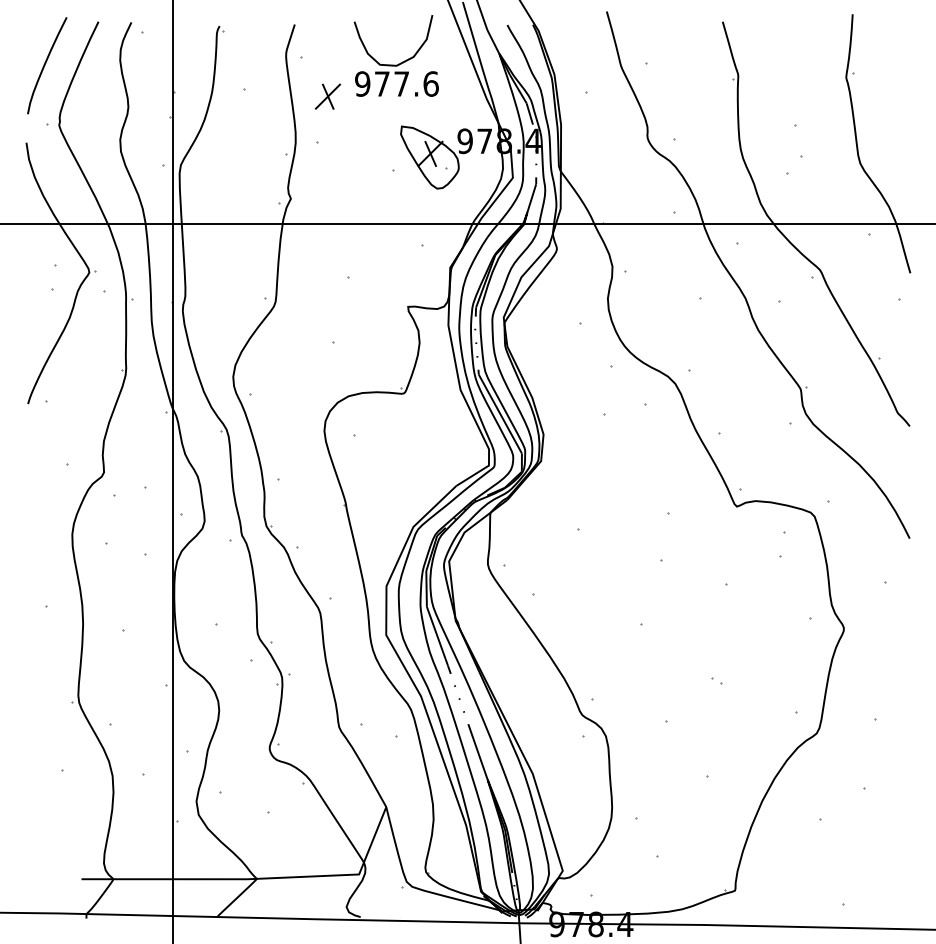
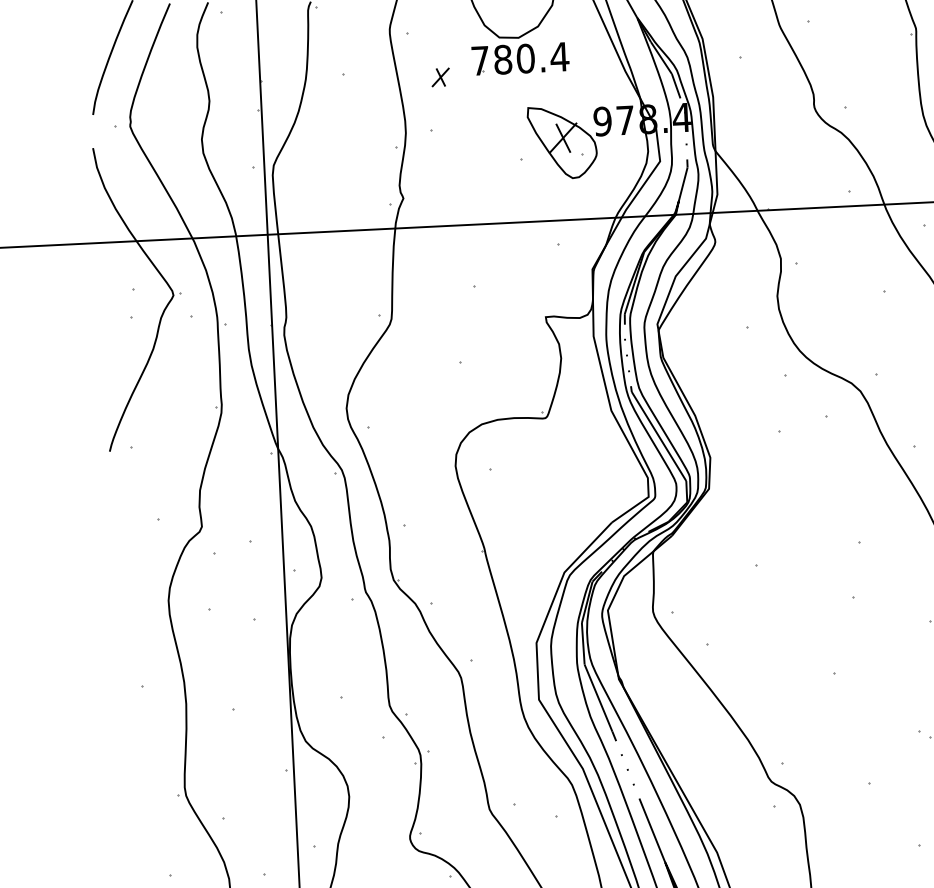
text: (397, 83) -> (520, 58), 977.6 -> 780.4
part: (327, 96) -> (440, 77), size x0.6

